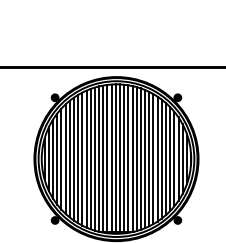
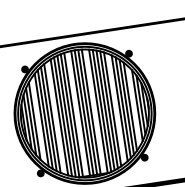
line: (107, 157) -> (77, 113), removed
line: (61, 158) -> (38, 120), removed
line: (82, 158) -> (56, 117), removed
line: (128, 158) -> (94, 111), removed
line: (174, 158) -> (133, 105), removed
line: (153, 159) -> (116, 109), removed

